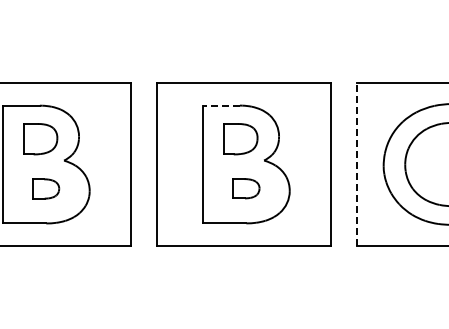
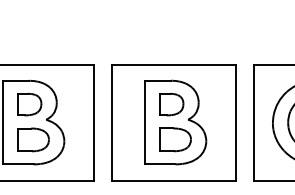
line: (221, 105) -> (157, 80), dashed -> solid
line: (357, 164) -> (254, 122), dashed -> solid
part: (45, 188) -> (32, 139), size x1.67
part: (246, 188) -> (175, 139), size x1.67

